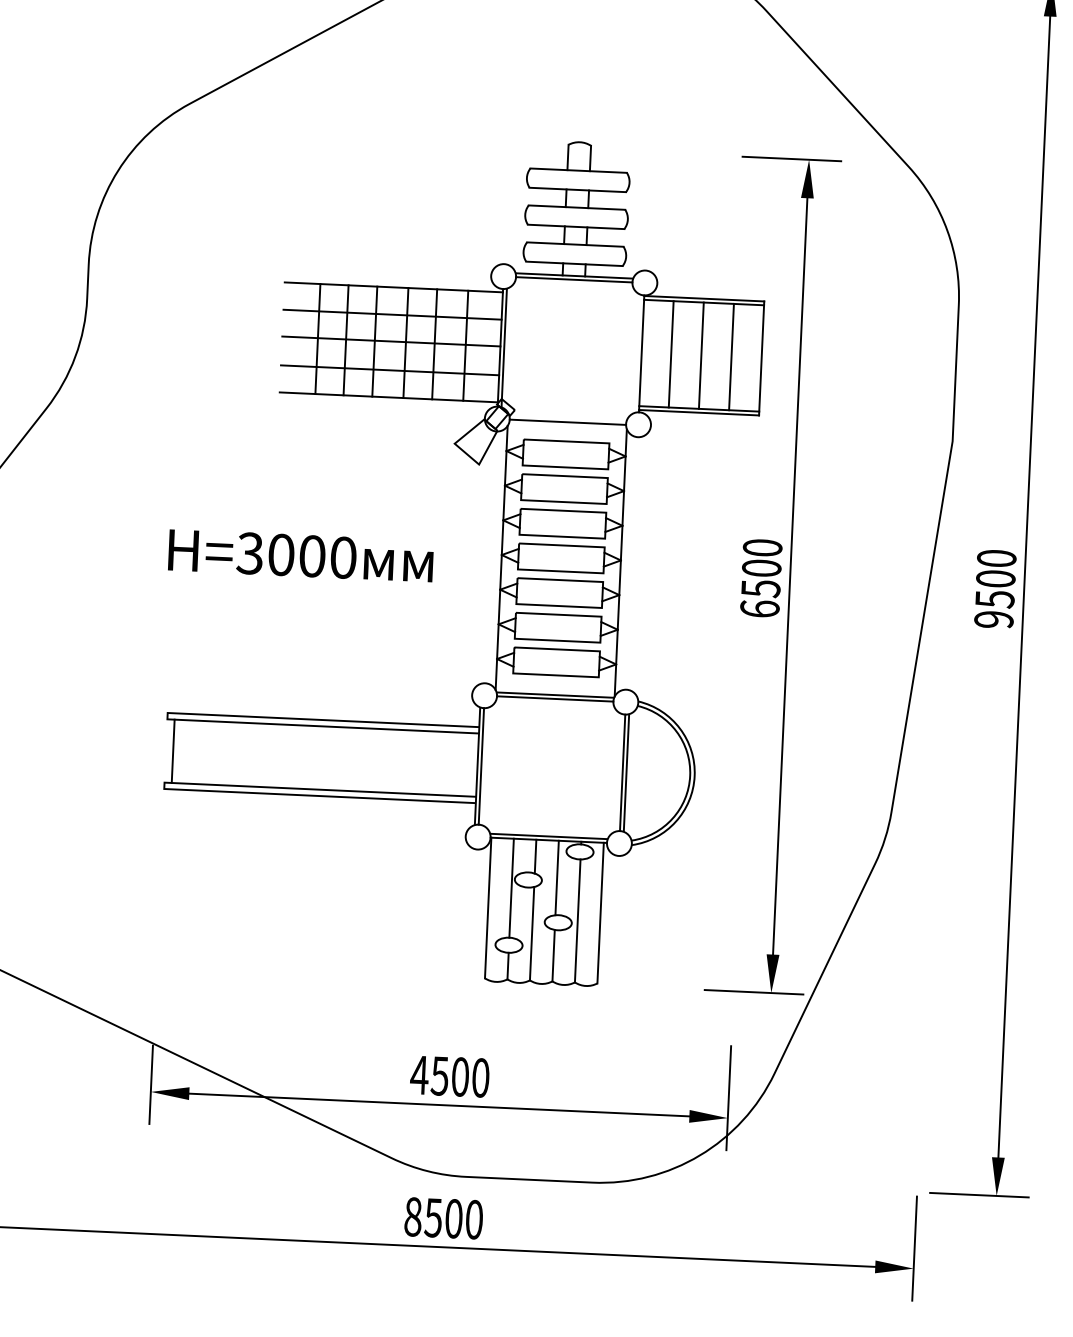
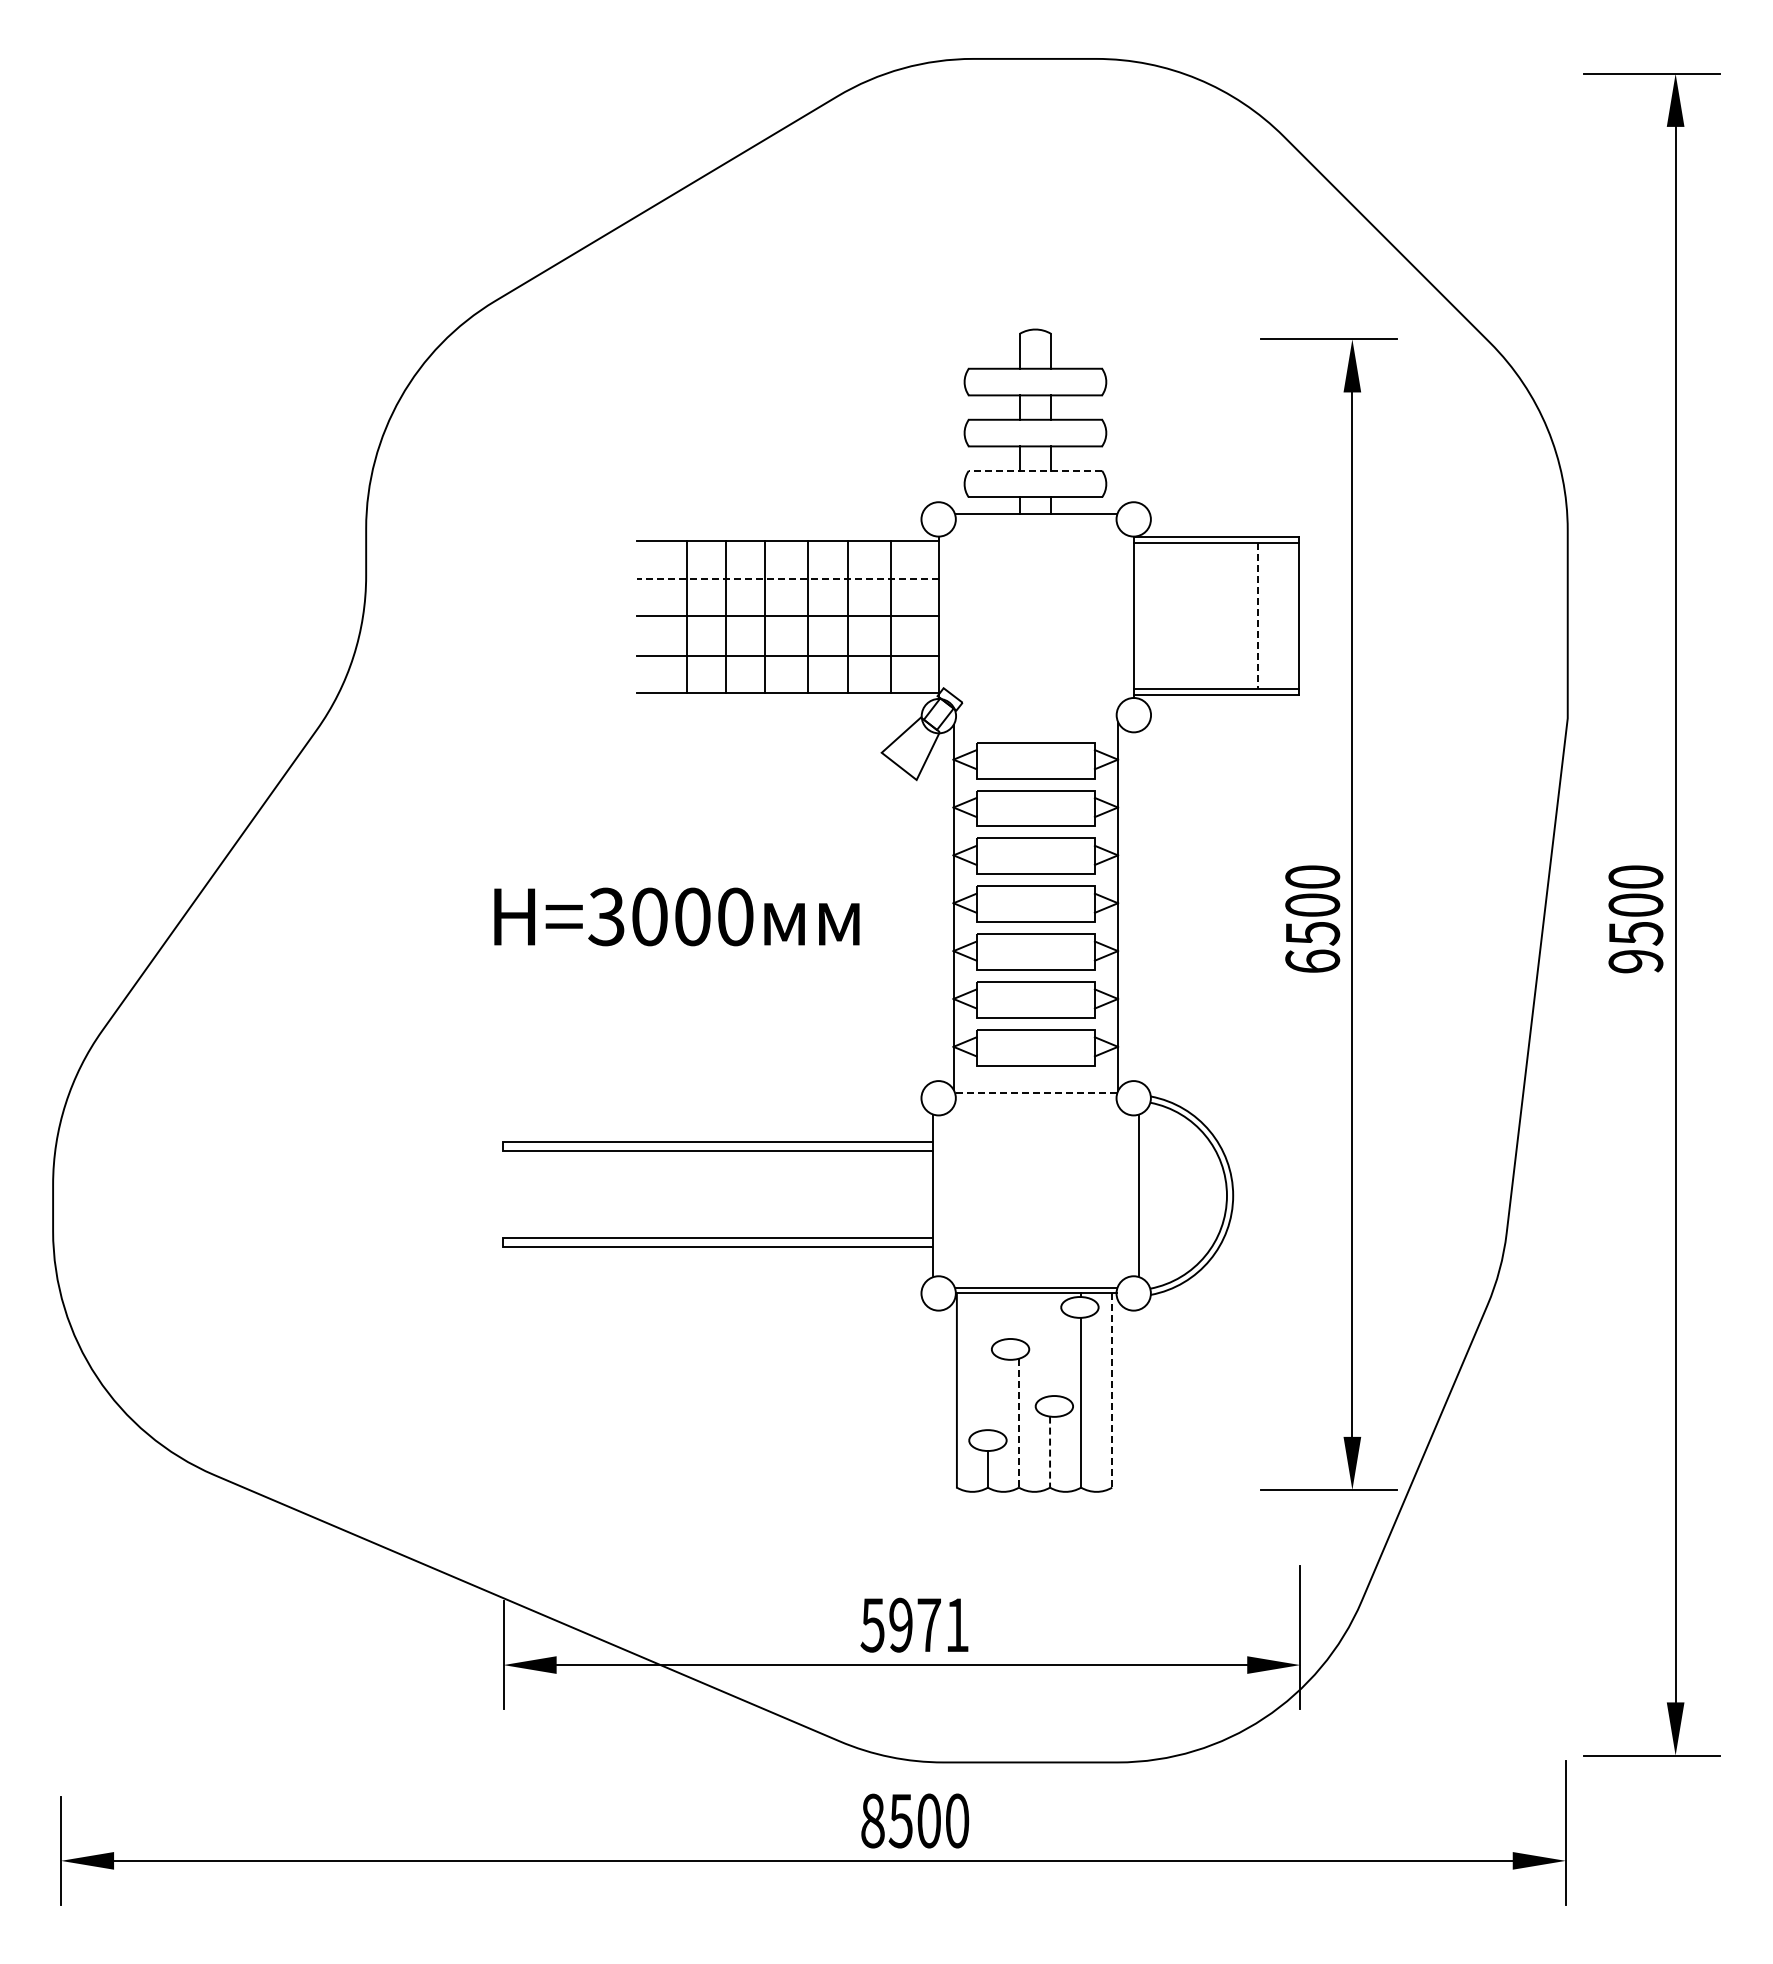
line: (575, 244) -> (1035, 470), solid -> dashed
line: (573, 279) -> (1035, 519), removed
line: (392, 314) -> (788, 578), solid -> dashed
line: (503, 347) -> (943, 616), removed
line: (671, 353) -> (1174, 615), removed
line: (701, 355) -> (1216, 615), removed
line: (731, 357) -> (1257, 616), solid -> dashed
line: (567, 422) -> (1036, 716), removed
line: (555, 694) -> (1036, 1092), solid -> dashed
line: (554, 699) -> (1035, 1098), removed
line: (173, 751) -> (513, 1194), removed
line: (481, 766) -> (938, 1195), removed
line: (622, 772) -> (1133, 1195), removed
line: (535, 856) -> (1019, 1316), removed
line: (557, 877) -> (1050, 1344), removed
line: (511, 887) -> (987, 1361), removed
line: (600, 913) -> (1112, 1391), solid -> dashed
line: (532, 933) -> (1019, 1423), solid -> dashed
line: (553, 955) -> (1050, 1452), solid -> dashed
text: (449, 1076) -> (914, 1624), 4500 -> 5971

